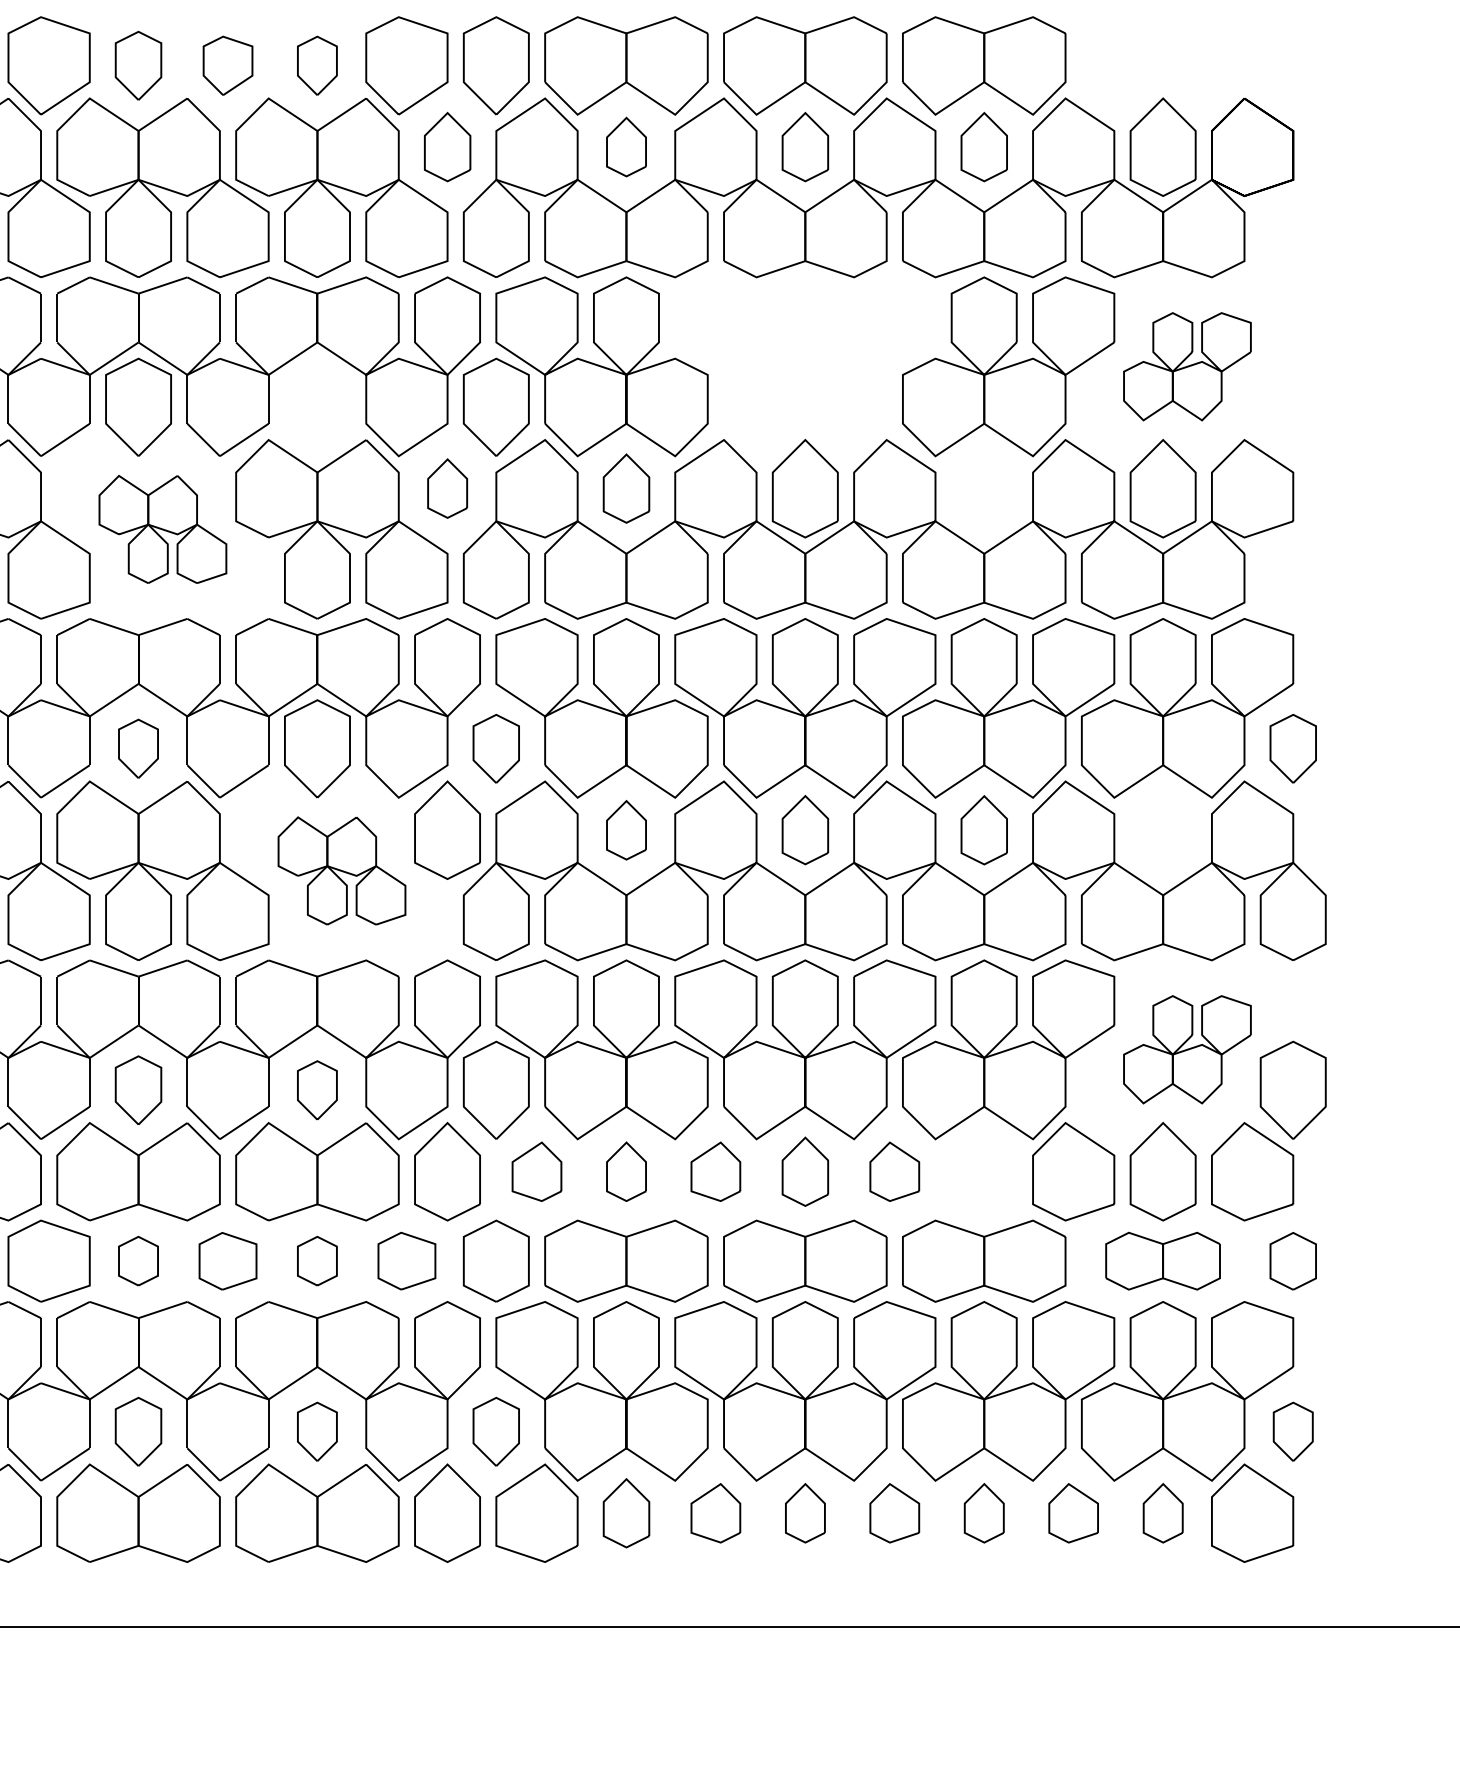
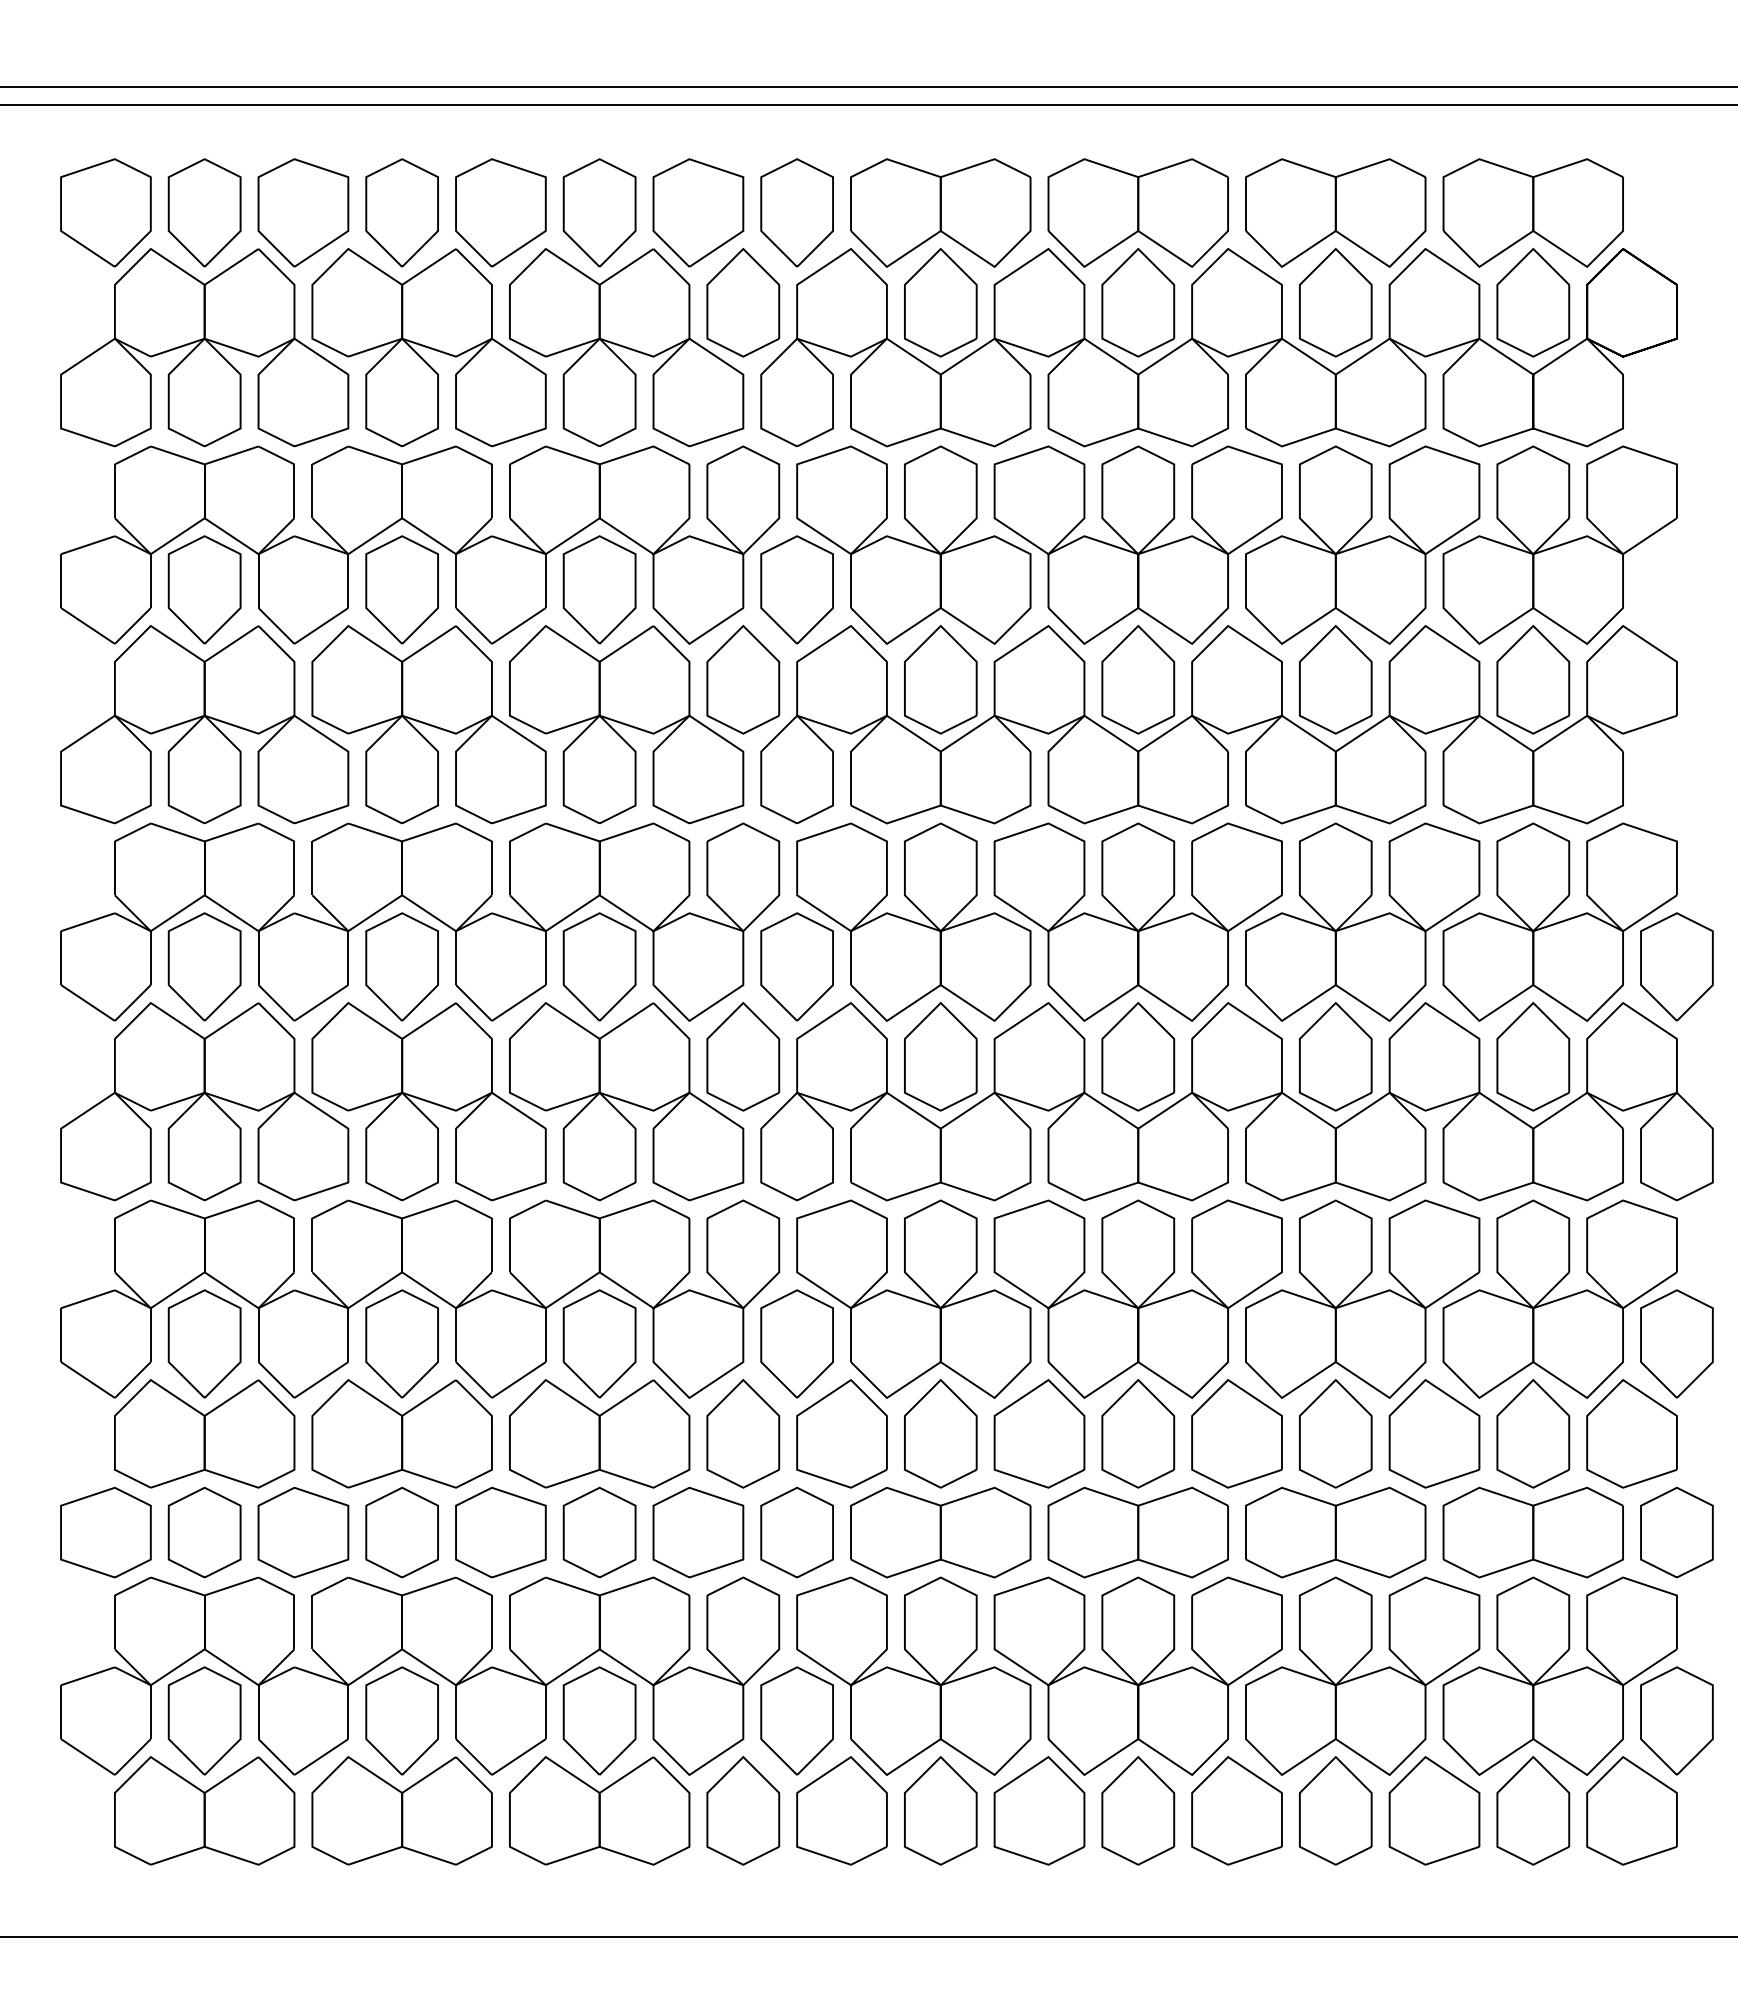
part: (137, 65) -> (401, 212), size x1.43
part: (227, 65) -> (500, 212), size x1.67
part: (317, 65) -> (599, 212), size x1.67
part: (1162, 65) -> (1532, 212), added
part: (447, 146) -> (743, 302), size x1.43
part: (626, 146) -> (940, 302), size x1.67
part: (805, 146) -> (1138, 302), size x1.43
part: (983, 146) -> (1335, 302), size x1.43
part: (804, 366) -> (1137, 544), added
part: (1186, 366) -> (1559, 544), size x1.67
part: (317, 406) -> (599, 589), added
part: (447, 488) -> (743, 679), size x1.67
part: (626, 488) -> (940, 679), size x1.43
part: (983, 488) -> (1335, 679), added
part: (162, 529) -> (428, 724), size x1.67
part: (137, 748) -> (401, 966), size x1.67
part: (495, 748) -> (796, 966), size x1.43
part: (1292, 748) -> (1676, 966), size x1.43
part: (626, 829) -> (940, 1056), size x1.67
part: (805, 829) -> (1138, 1056), size x1.43
part: (983, 829) -> (1335, 1056), size x1.43
part: (1163, 829) -> (1533, 1056), added
part: (341, 870) -> (626, 1101), size x1.67
part: (1186, 1049) -> (1559, 1298), size x1.67
part: (137, 1089) -> (401, 1343), size x1.43
part: (317, 1089) -> (599, 1343), size x1.67
part: (536, 1171) -> (841, 1433), size x1.67
part: (626, 1171) -> (940, 1433), size x1.67
part: (715, 1171) -> (1039, 1433), size x1.67
part: (805, 1171) -> (1138, 1433), size x1.43
part: (894, 1171) -> (1236, 1433), size x1.67
part: (983, 1171) -> (1335, 1433), added
part: (137, 1261) -> (401, 1532), size x1.67
part: (227, 1261) -> (500, 1532), size x1.43
part: (317, 1261) -> (599, 1532), size x1.67
part: (406, 1261) -> (698, 1532), size x1.43
part: (1162, 1261) -> (1532, 1532), size x1.43
part: (1292, 1261) -> (1676, 1532), size x1.43
part: (137, 1431) -> (401, 1720), size x1.43
part: (317, 1431) -> (599, 1720), size x1.67
part: (495, 1431) -> (796, 1720), size x1.43
part: (1292, 1431) -> (1676, 1720), size x1.67
part: (626, 1512) -> (940, 1810), size x1.43
part: (715, 1512) -> (1039, 1810), size x1.67
part: (805, 1512) -> (1138, 1810), size x1.67
part: (894, 1512) -> (1236, 1810), size x1.67
part: (983, 1512) -> (1335, 1810), size x1.67
part: (1073, 1512) -> (1434, 1810), size x1.67
part: (1163, 1512) -> (1533, 1810), size x1.67

